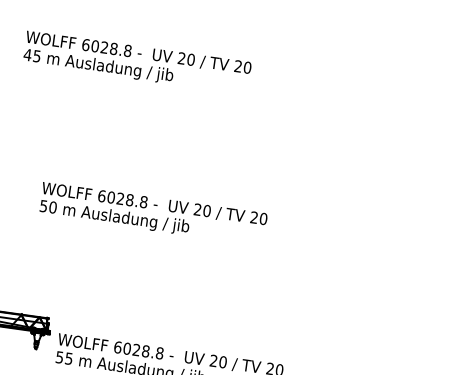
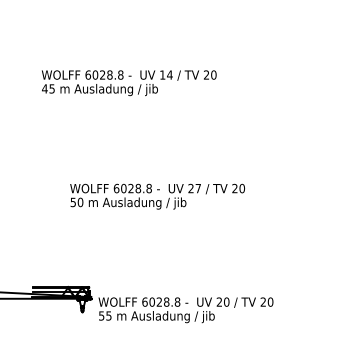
text: (186, 58) -> (166, 74), 20 -> 14
text: (207, 210) -> (198, 188), 20 -> 27

